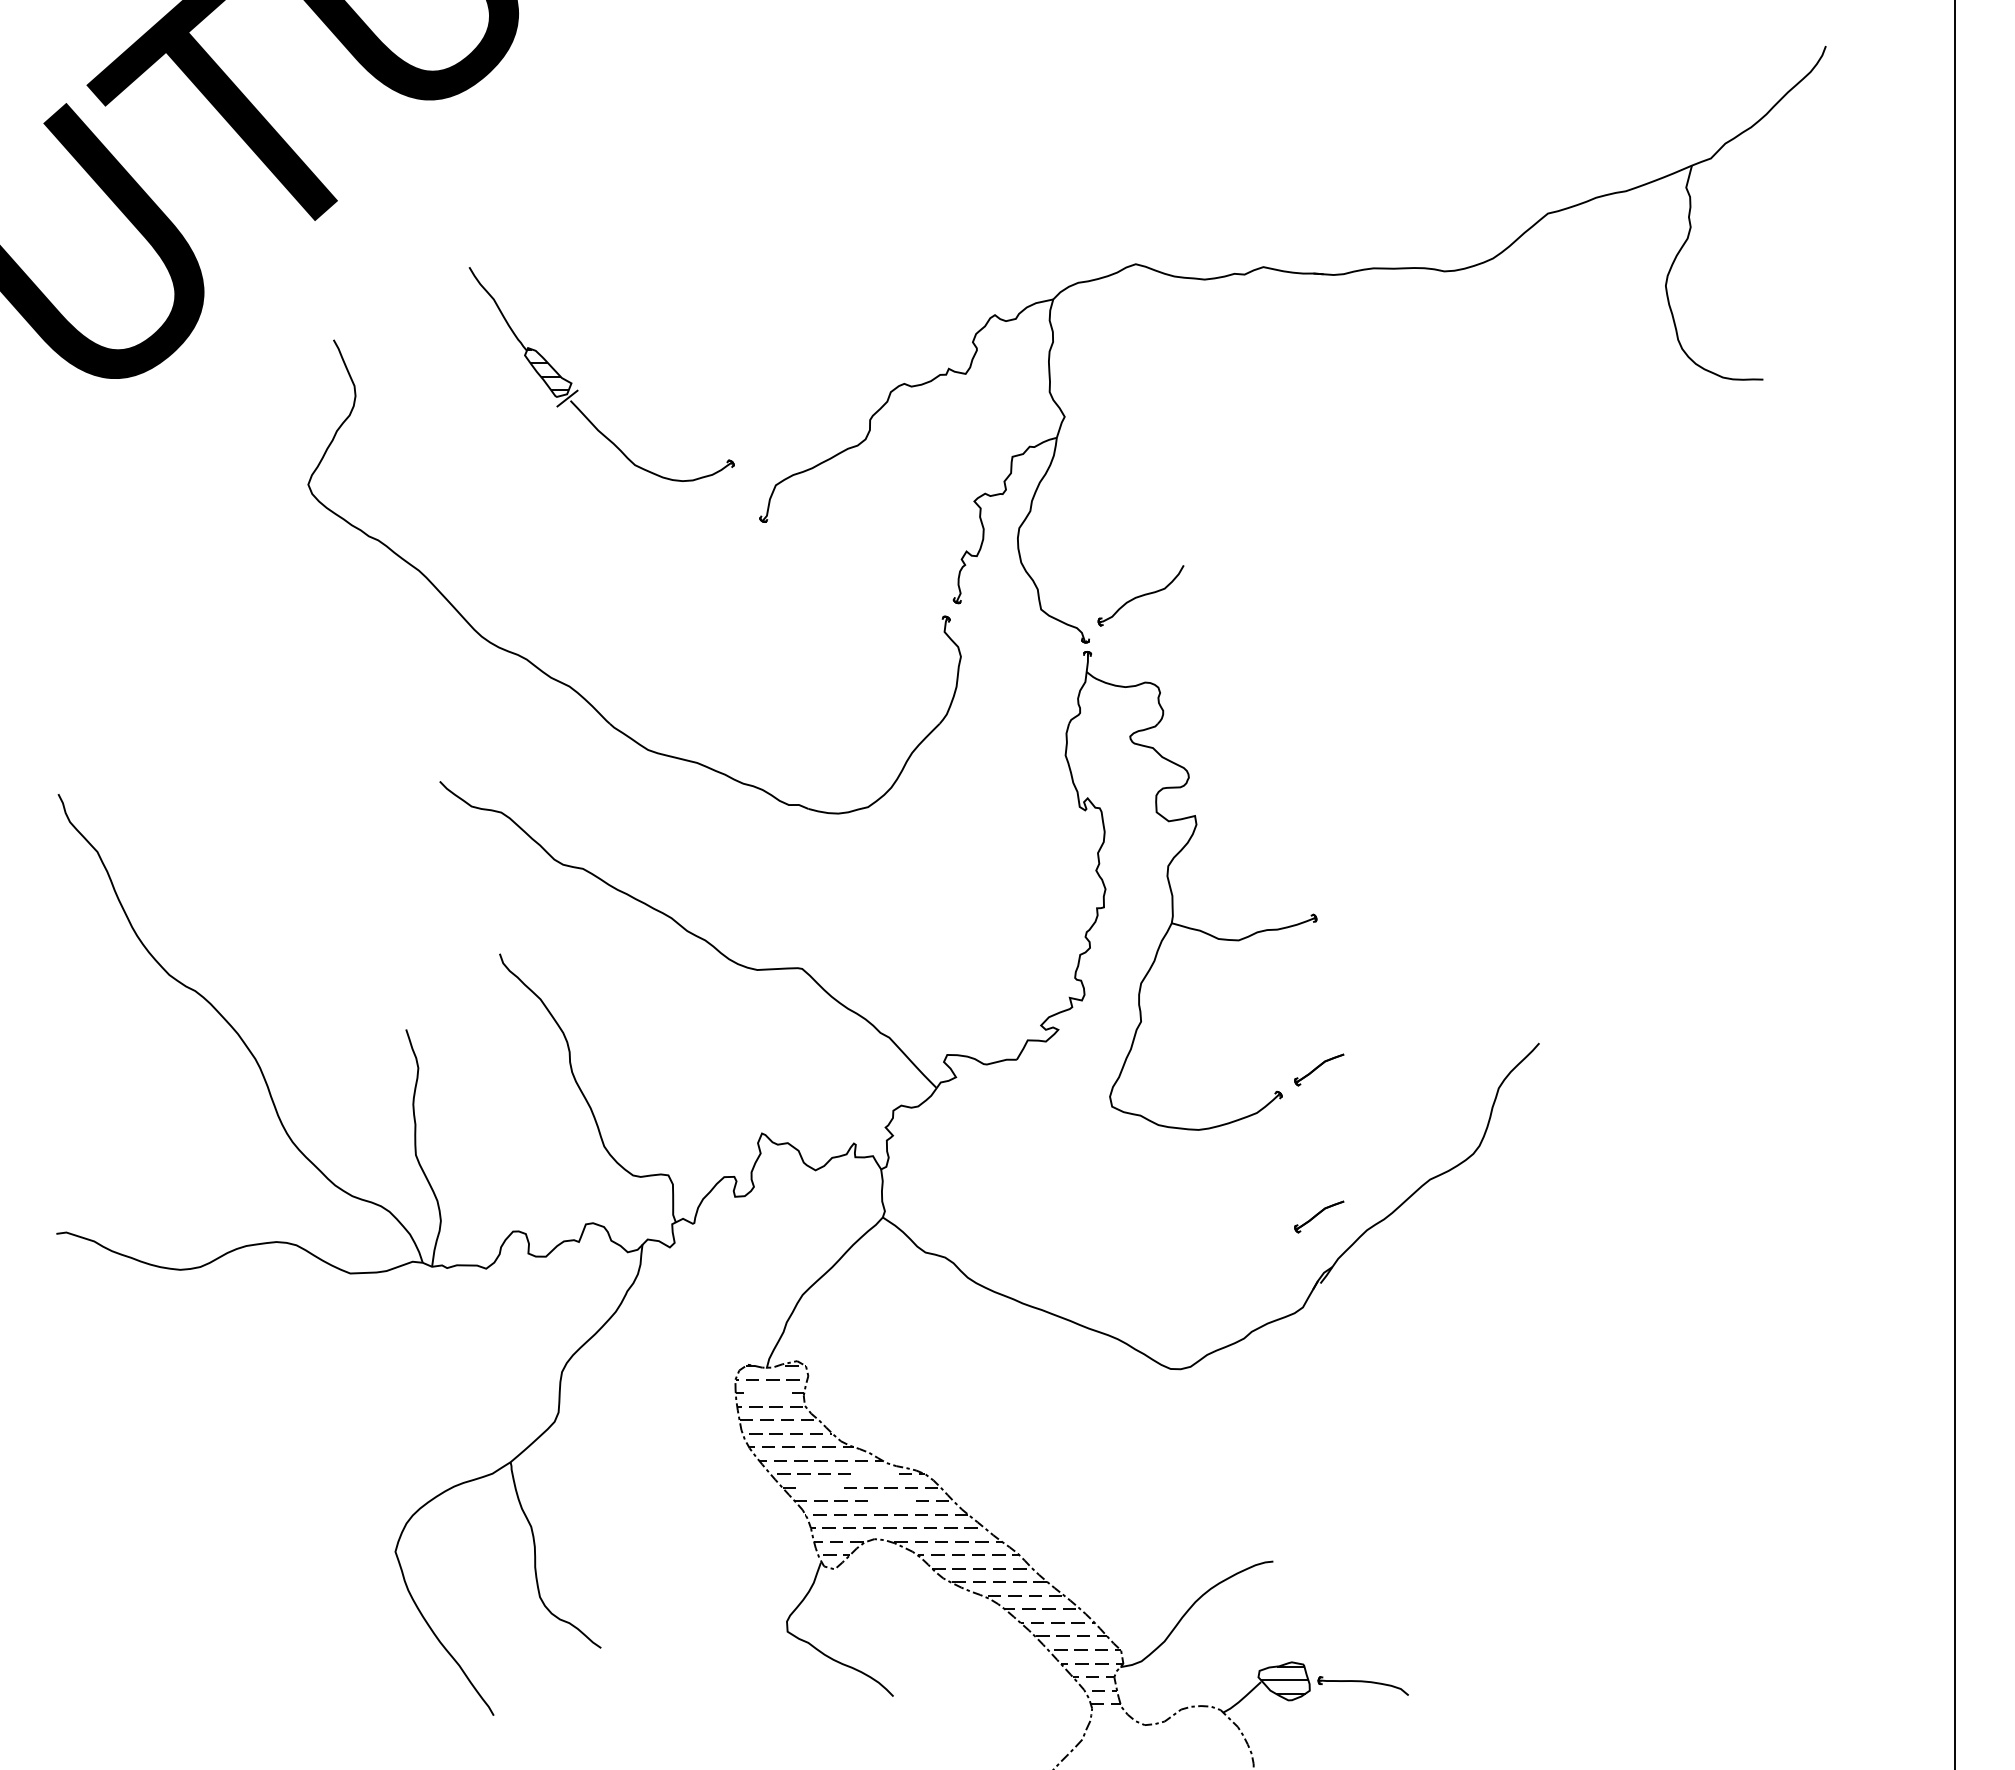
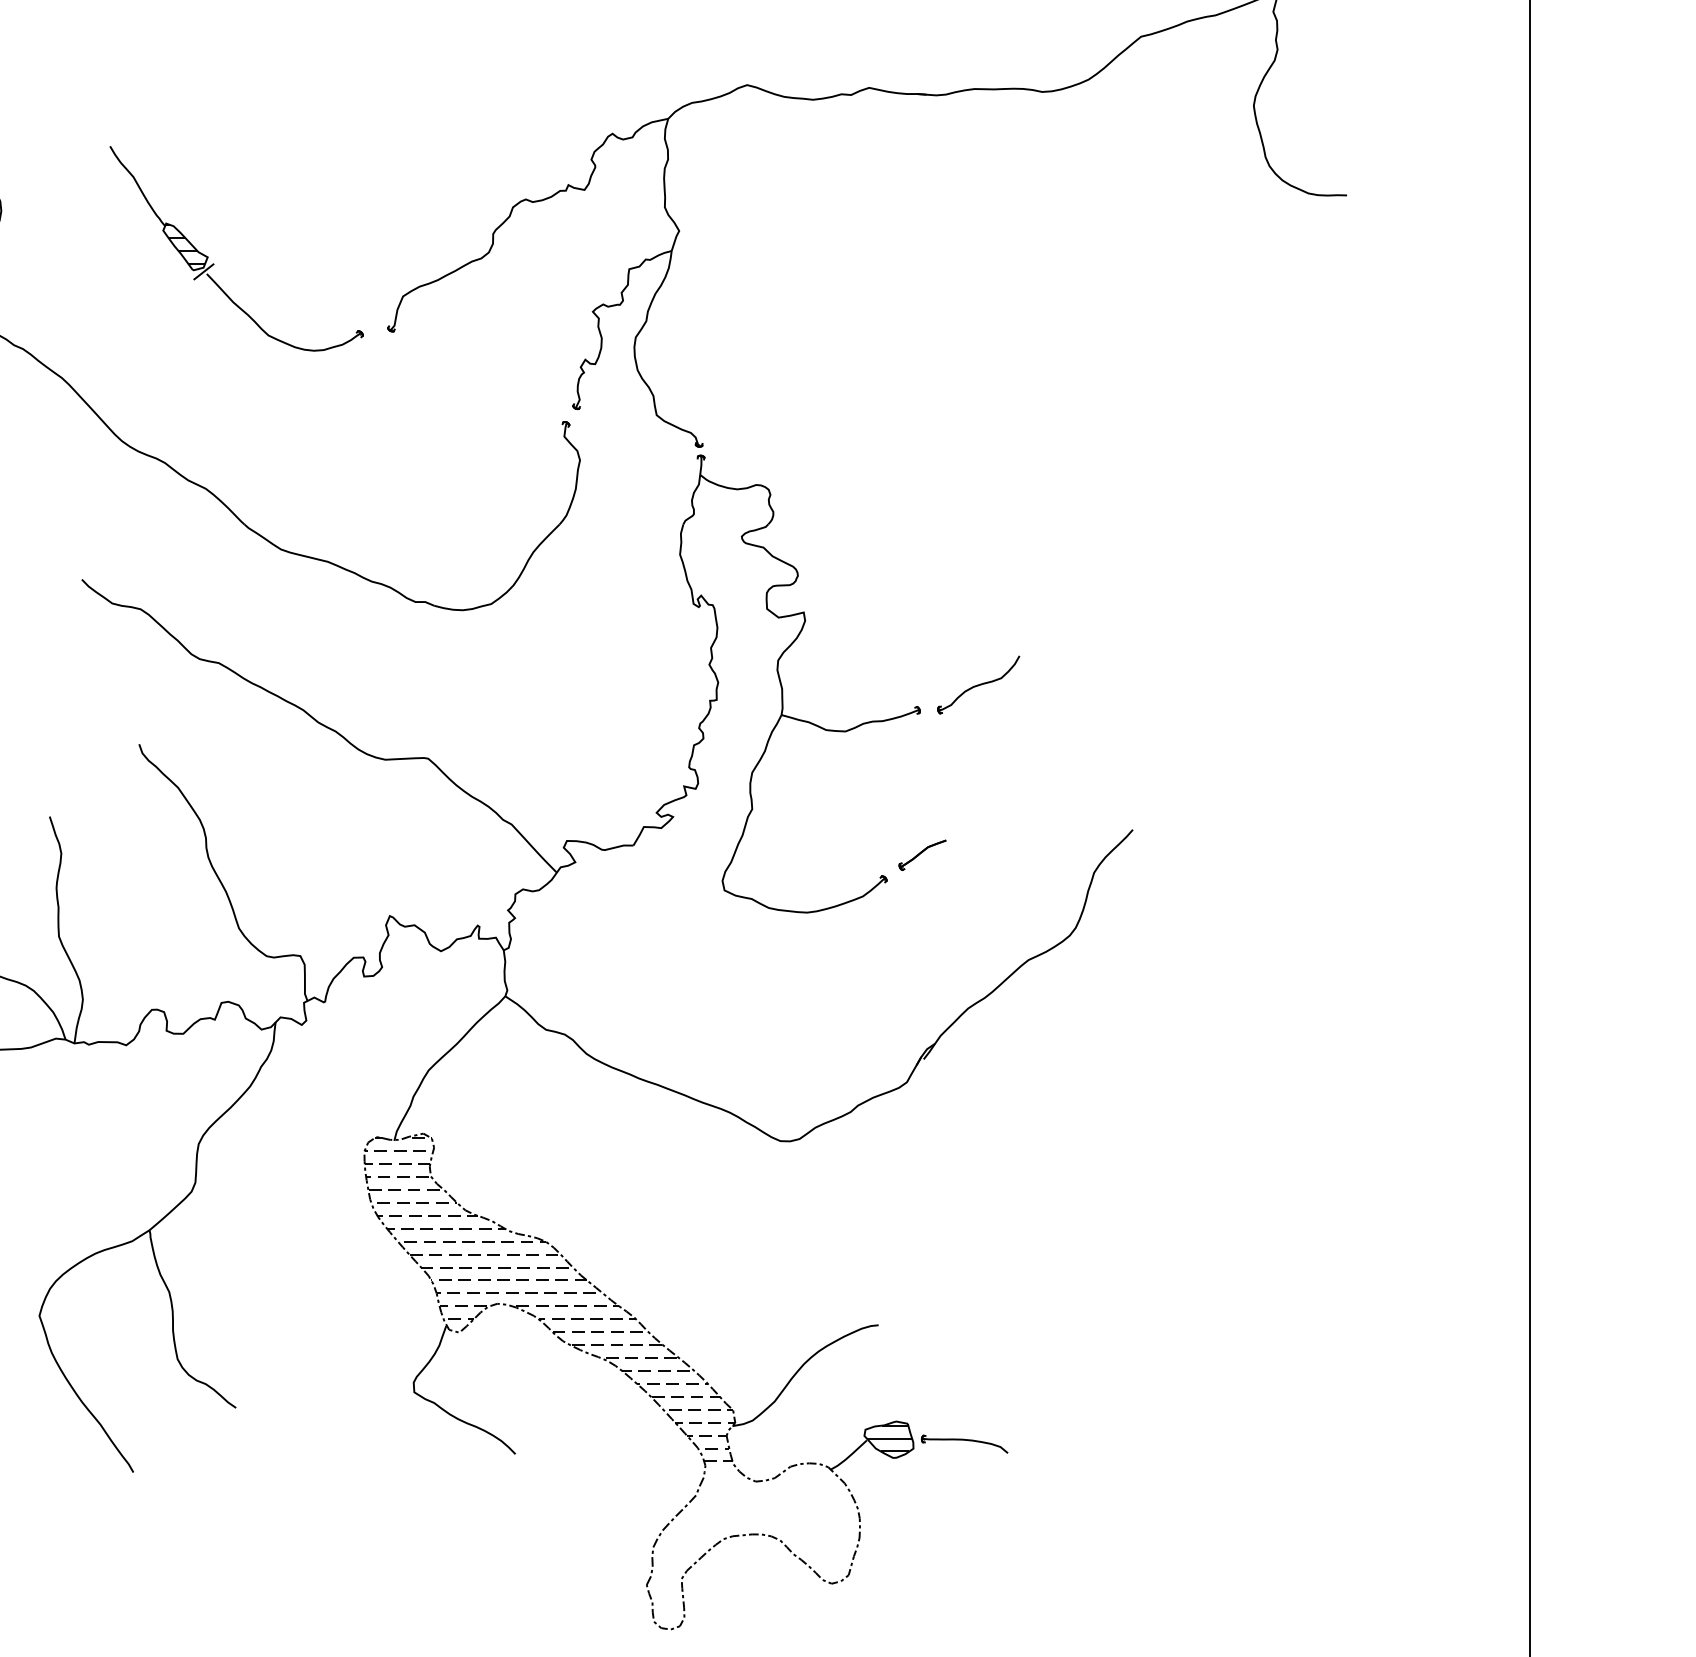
part: (578, 390) -> (214, 264), moved
part: (1140, 595) -> (978, 684), moved
part: (1319, 1216) -> (922, 995), removed
line: (764, 1392) -> (392, 1163), added
line: (871, 1473) -> (494, 1241), added
line: (816, 1487) -> (441, 1254), added
line: (888, 1500) -> (510, 1266), added

